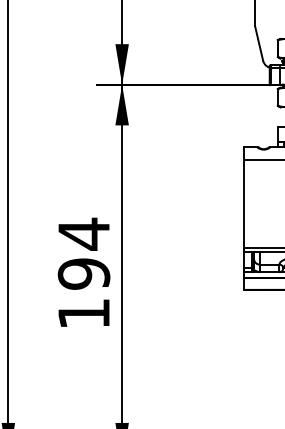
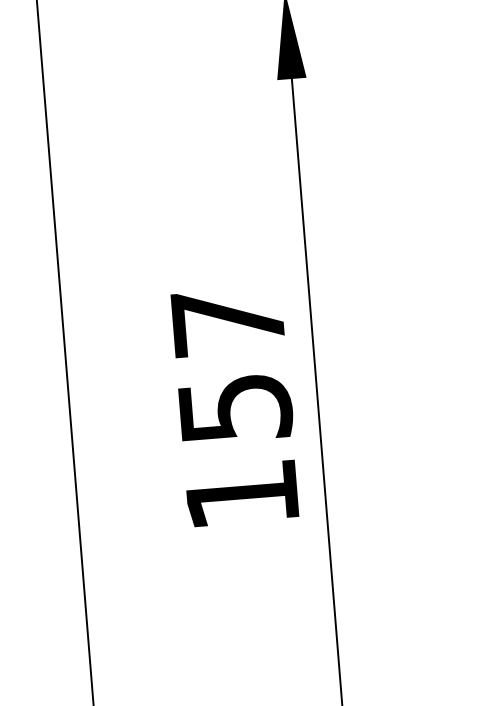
text: (83, 253) -> (230, 363), 194 -> 157

